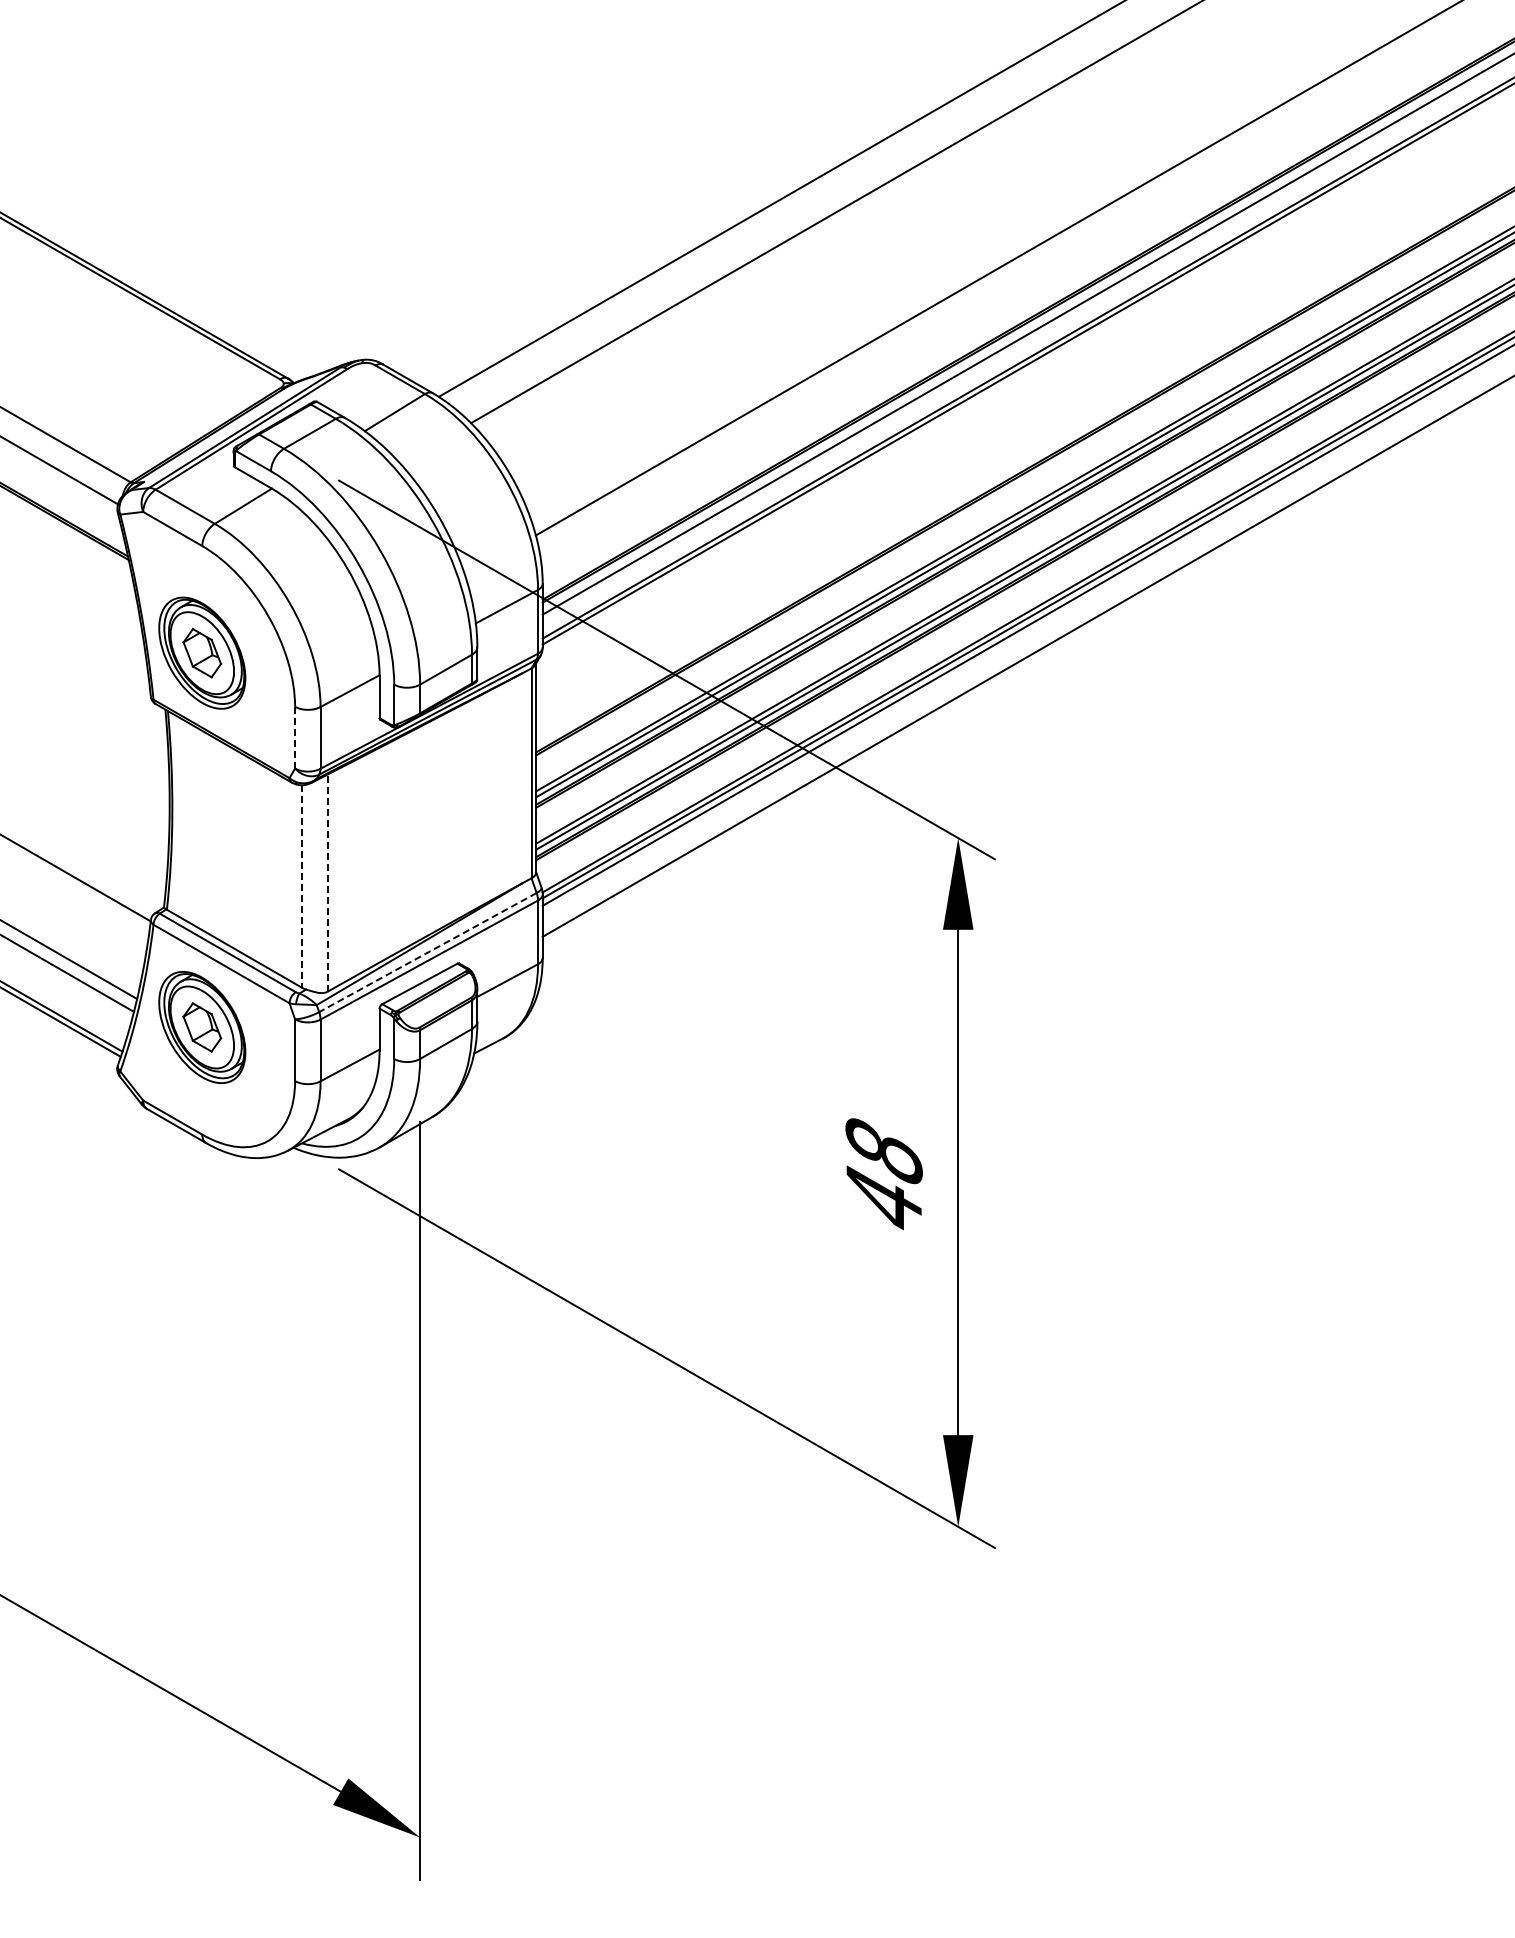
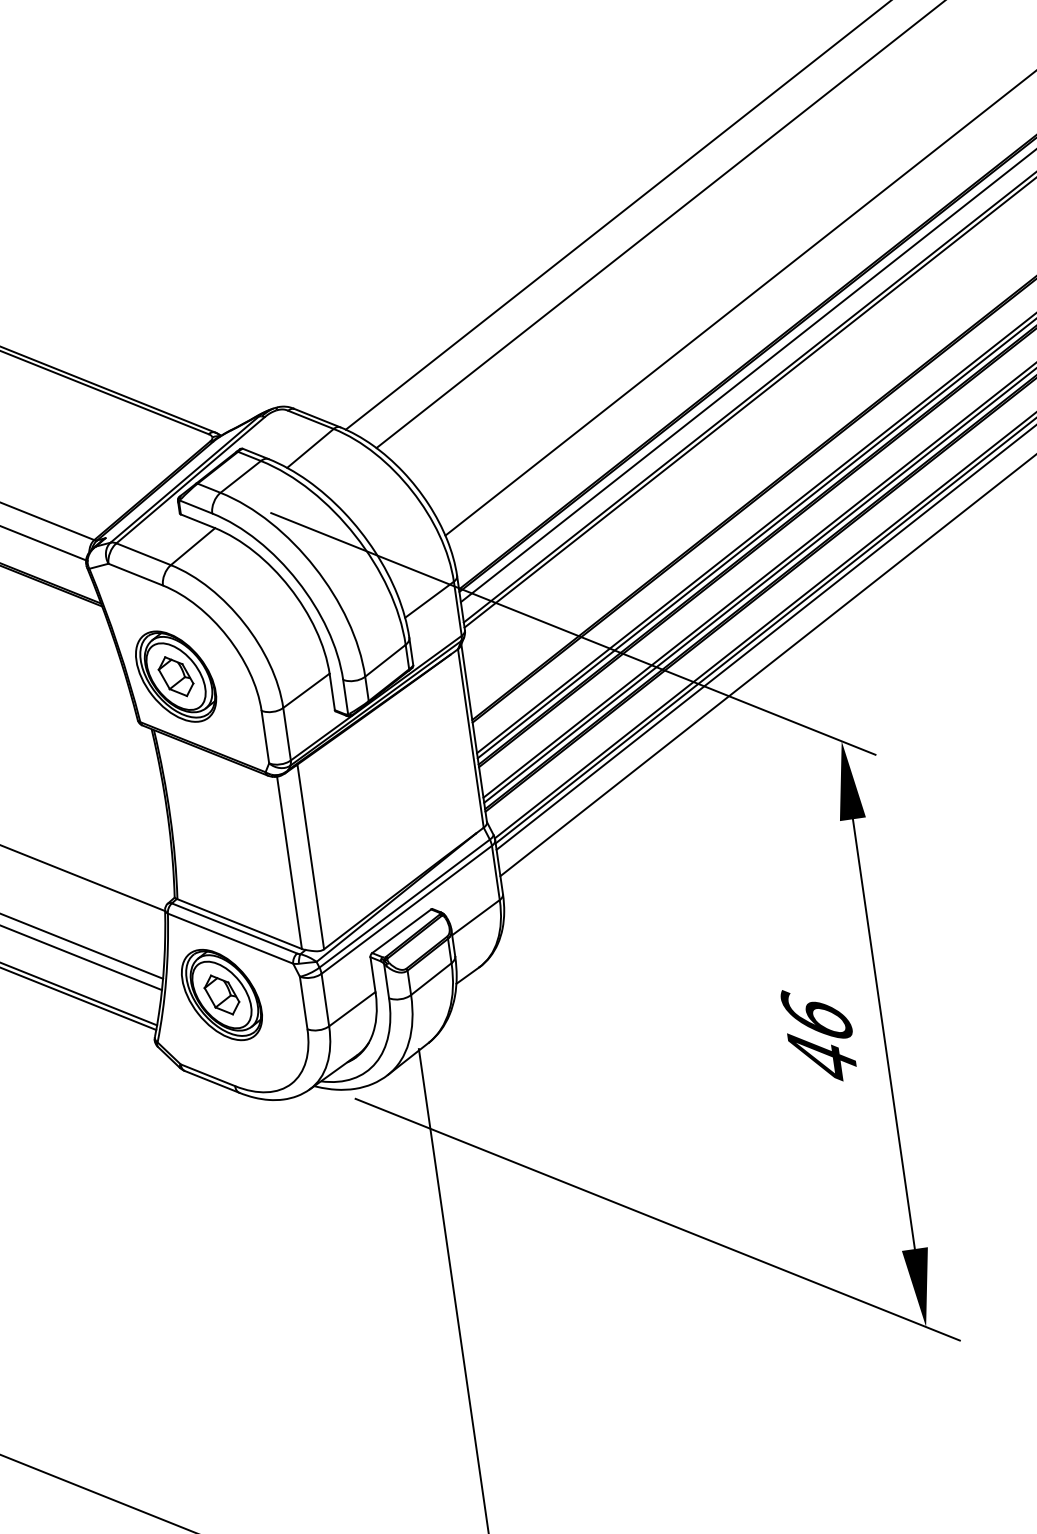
line: (295, 737) -> (265, 736), dashed -> solid
line: (327, 883) -> (310, 857), dashed -> solid
line: (302, 887) -> (290, 863), dashed -> solid
line: (427, 952) -> (404, 903), dashed -> solid
text: (883, 1149) -> (816, 1015), 48 -> 46

